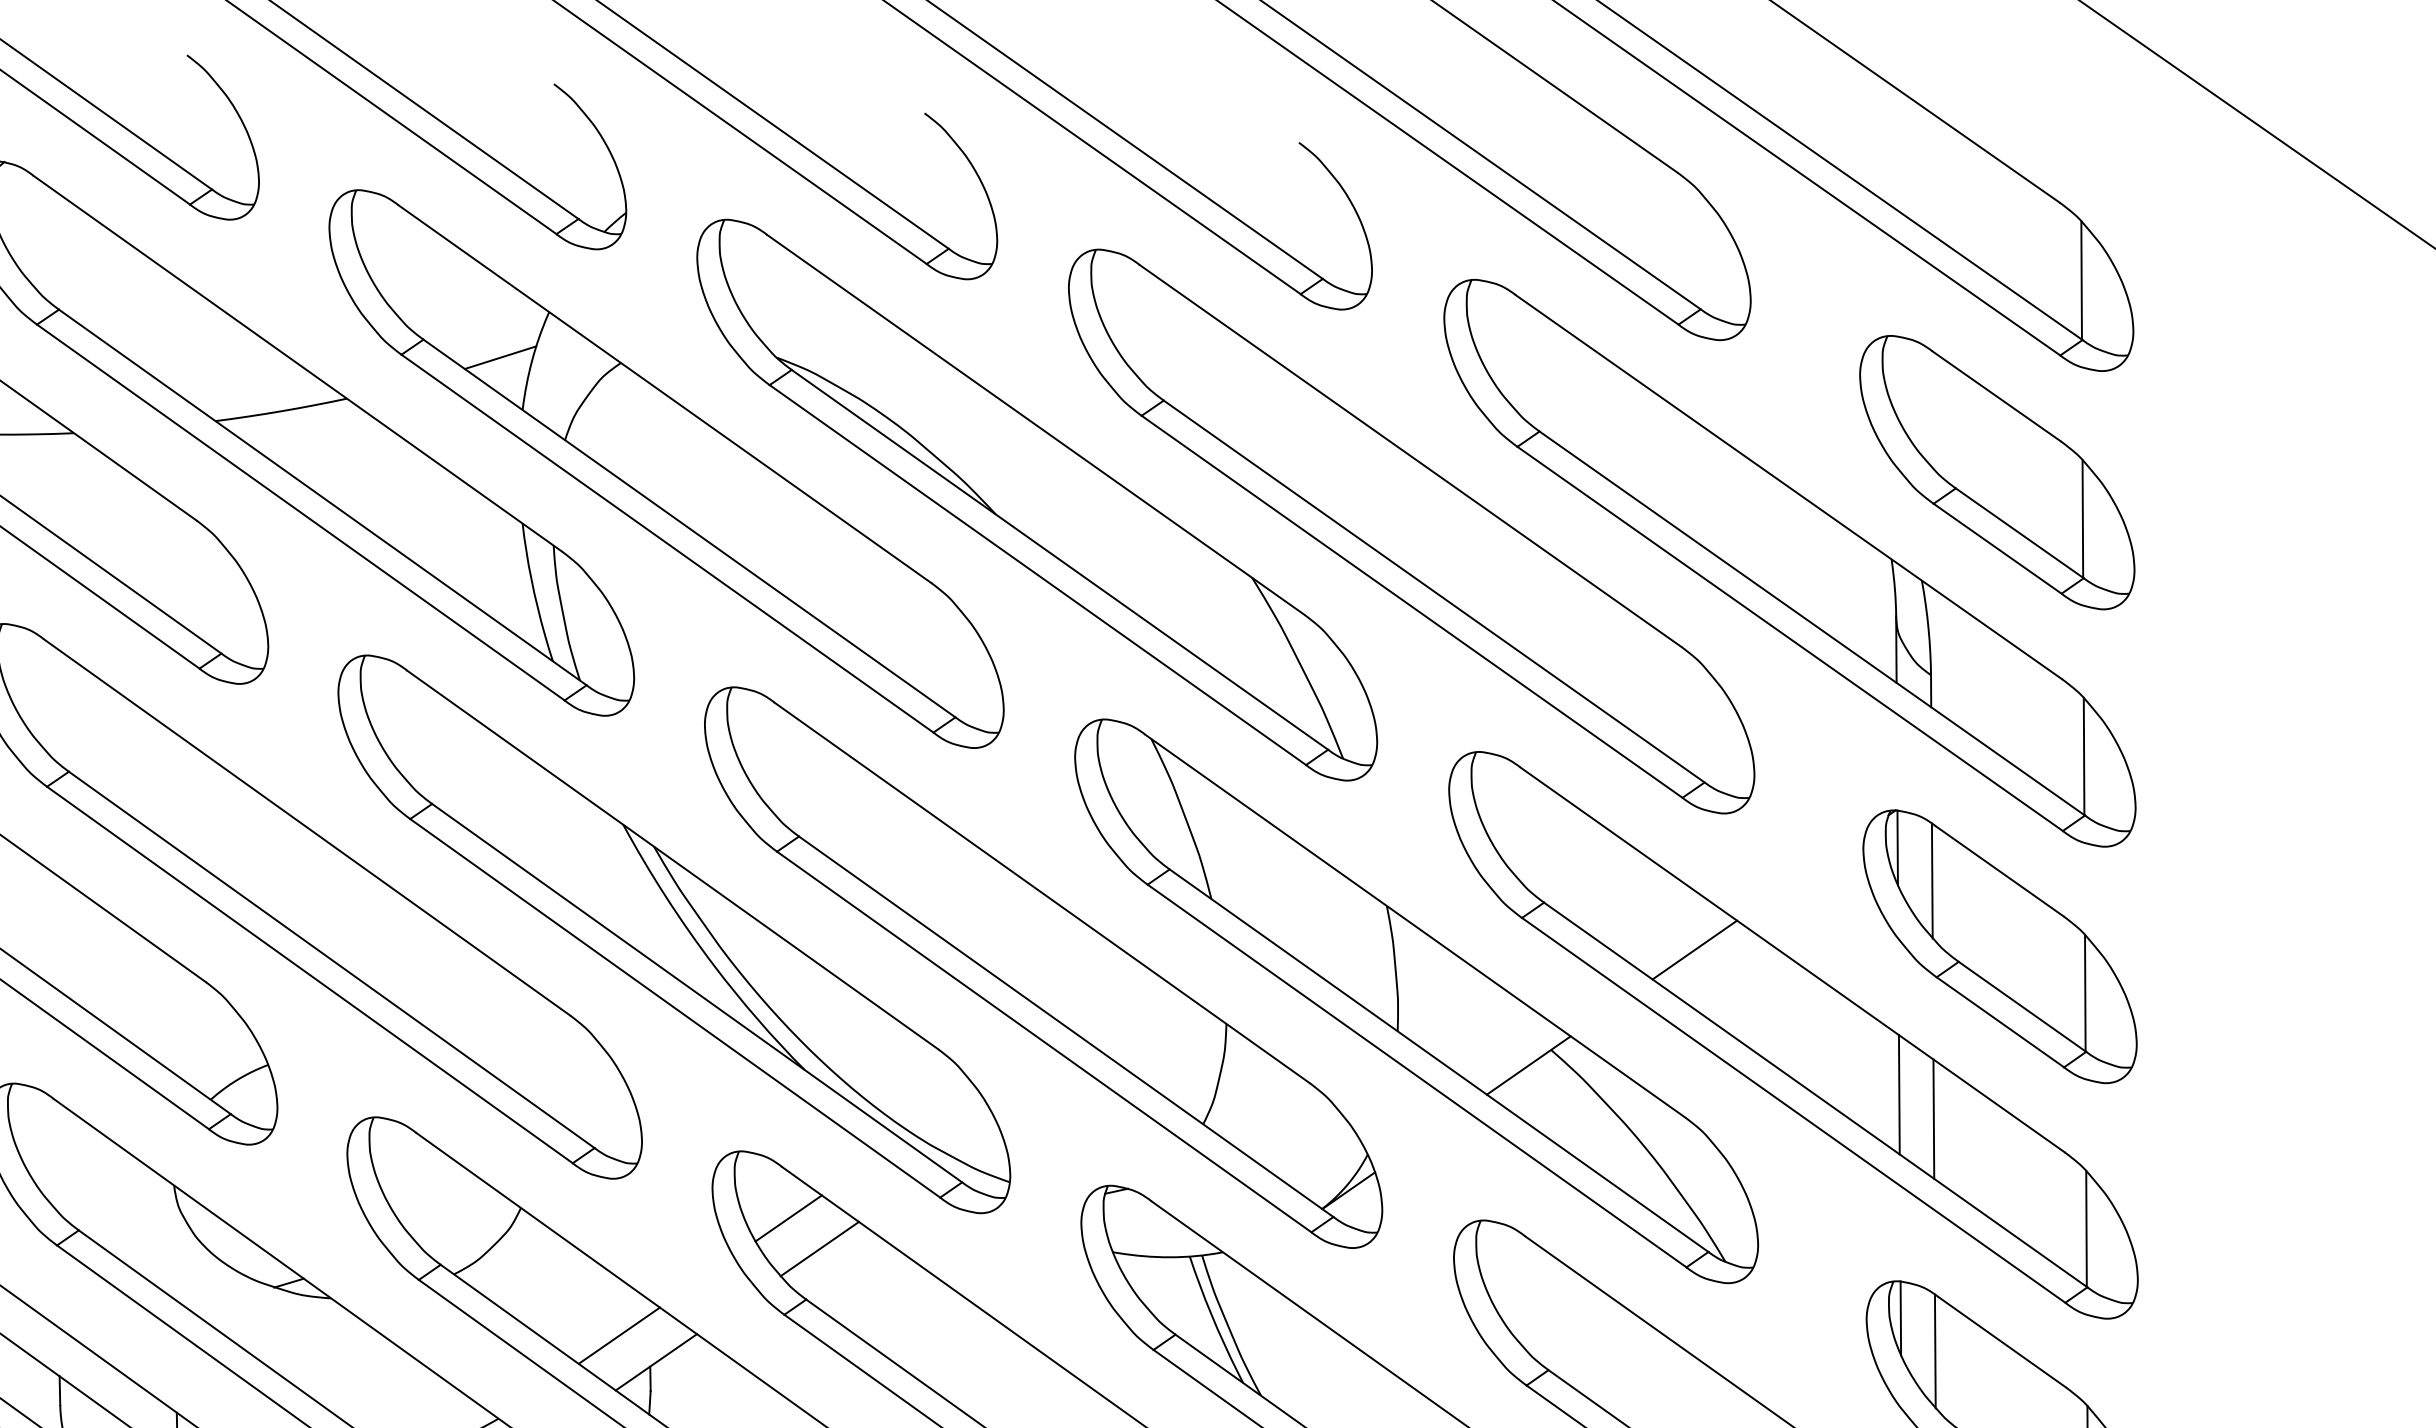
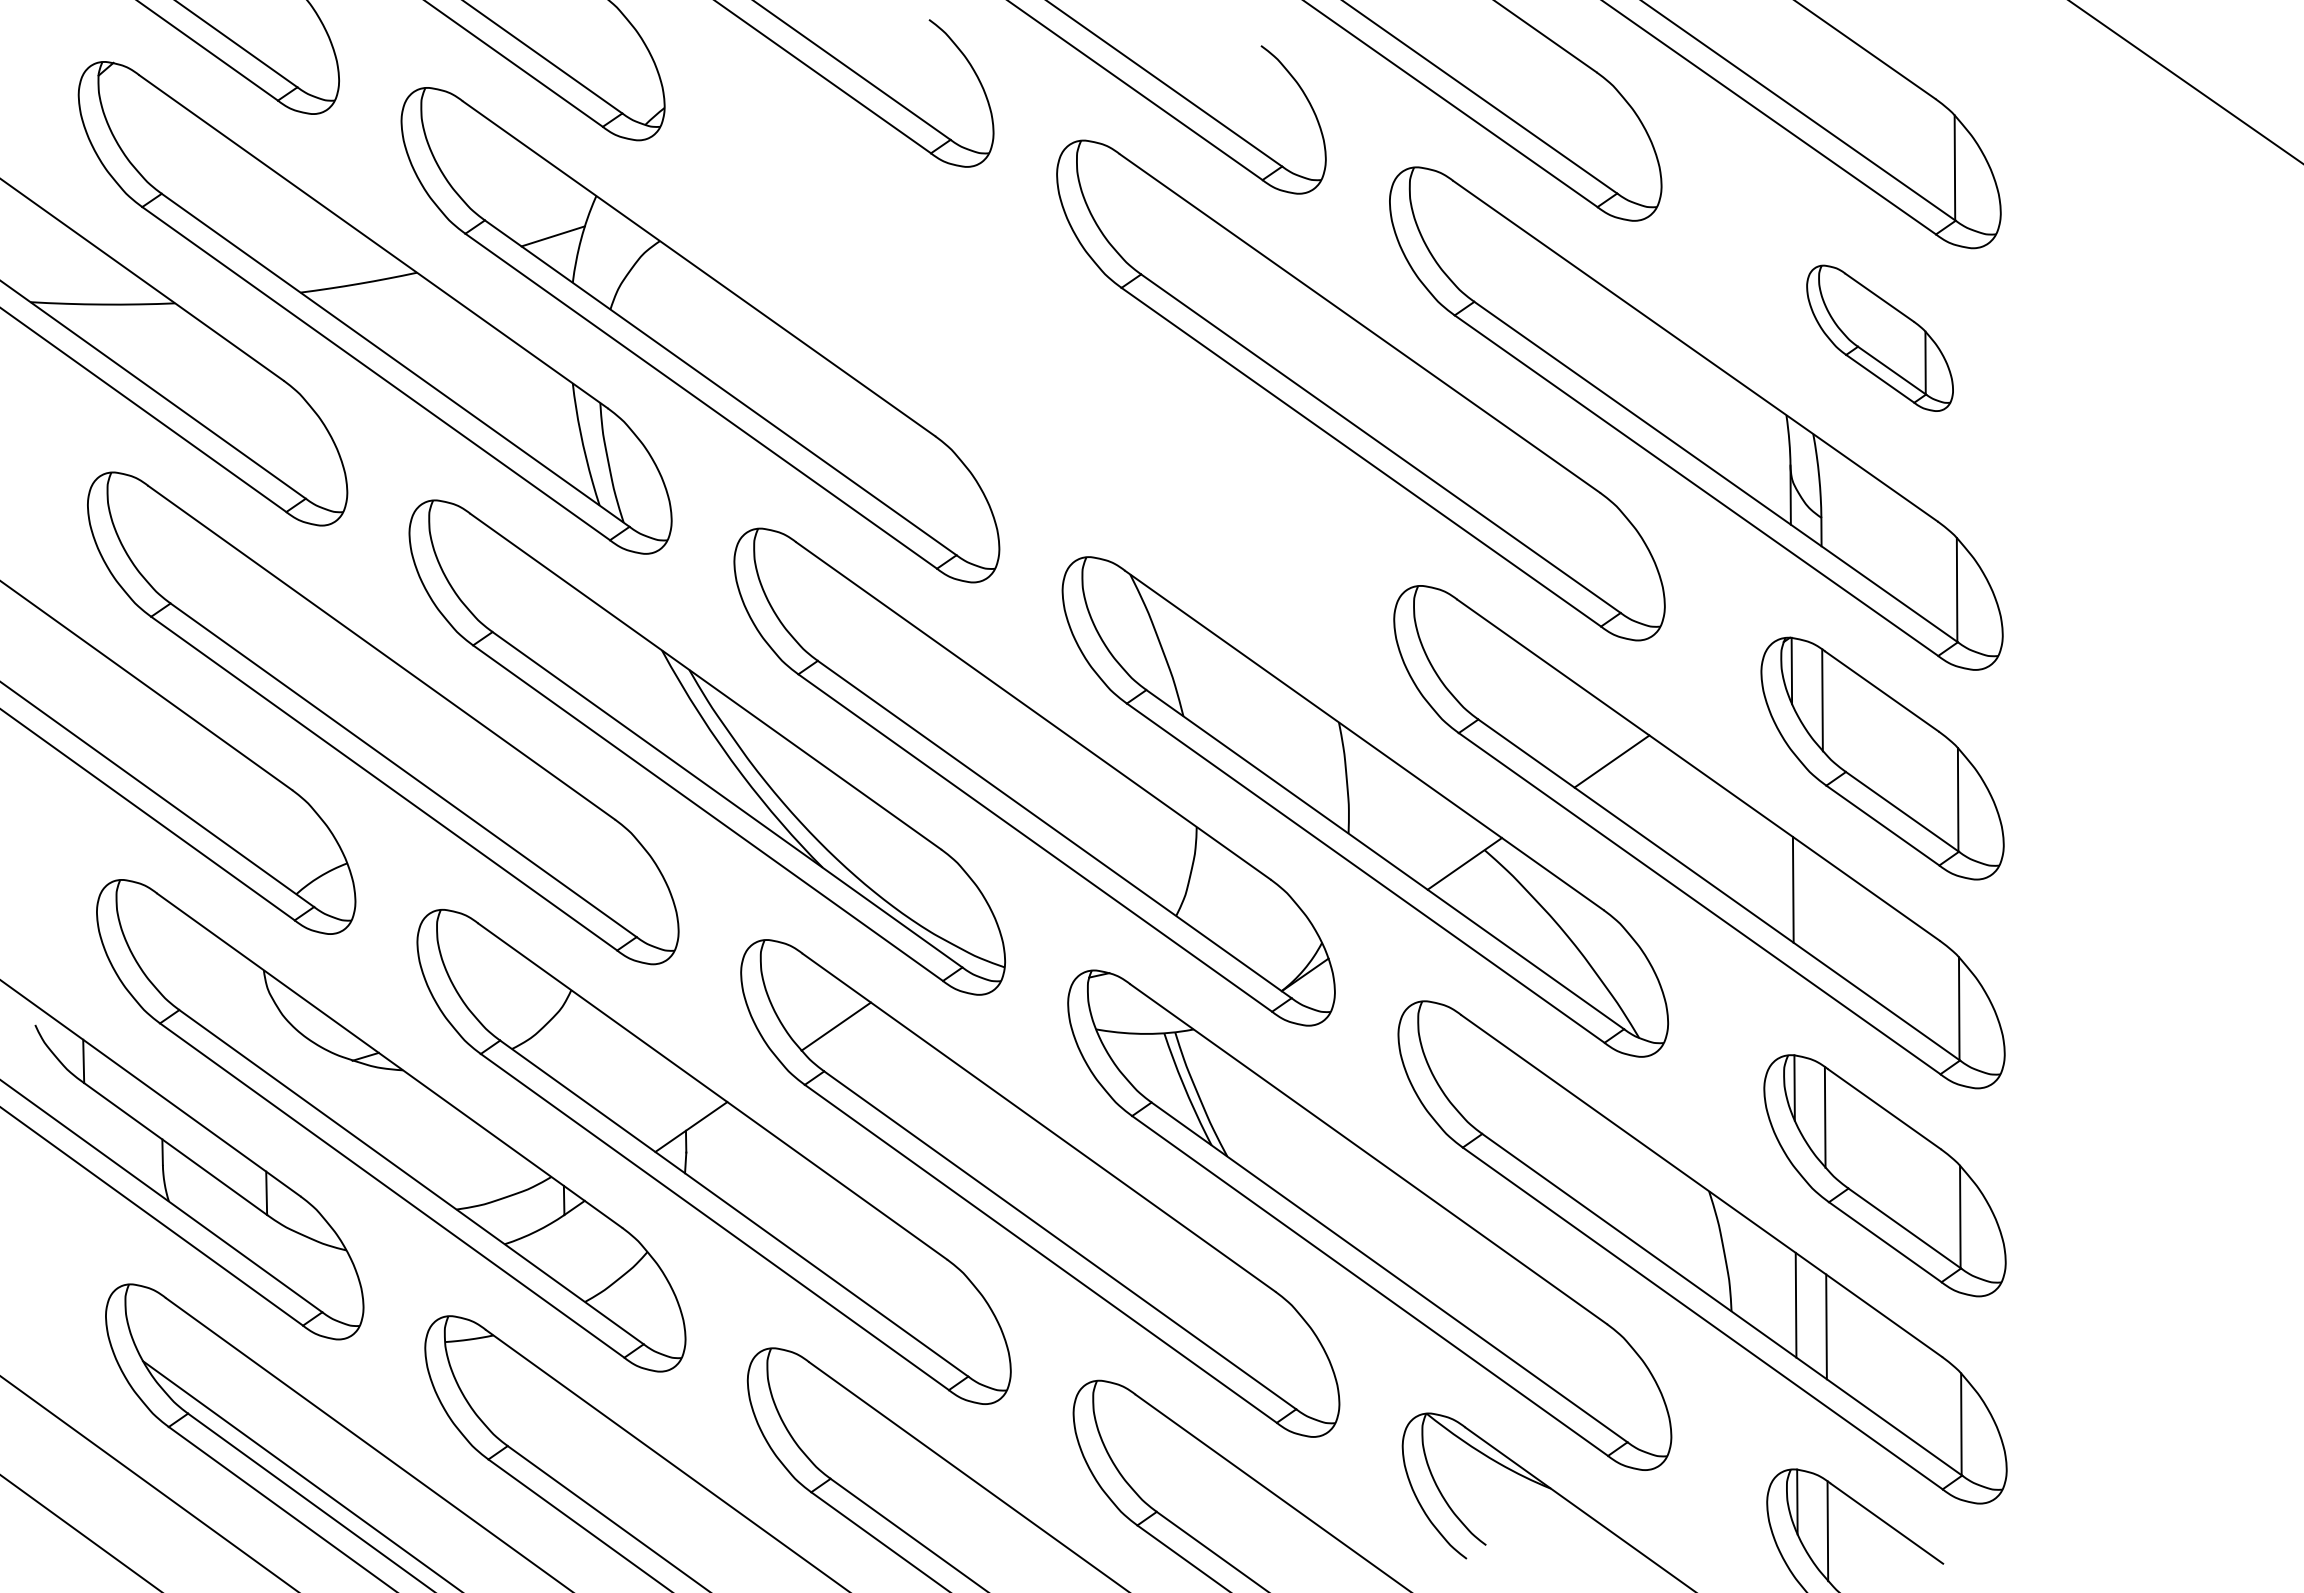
part: (1996, 472) -> (1879, 338), size x0.6
part: (1036, 499) -> (1028, 362), removed
line: (1933, 1119) -> (1823, 911), removed
line: (788, 1218) -> (808, 999), removed
line: (619, 1335) -> (658, 1103), removed

